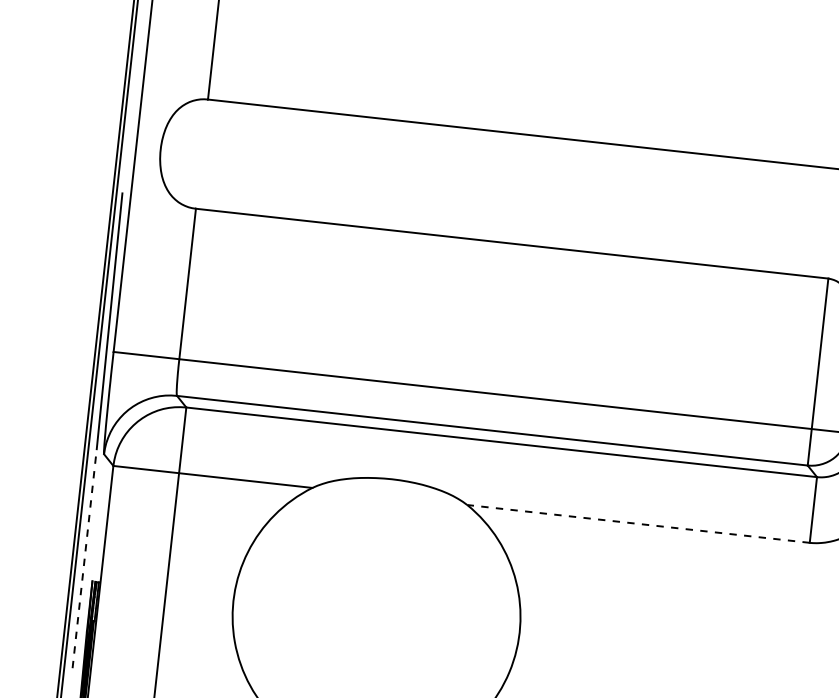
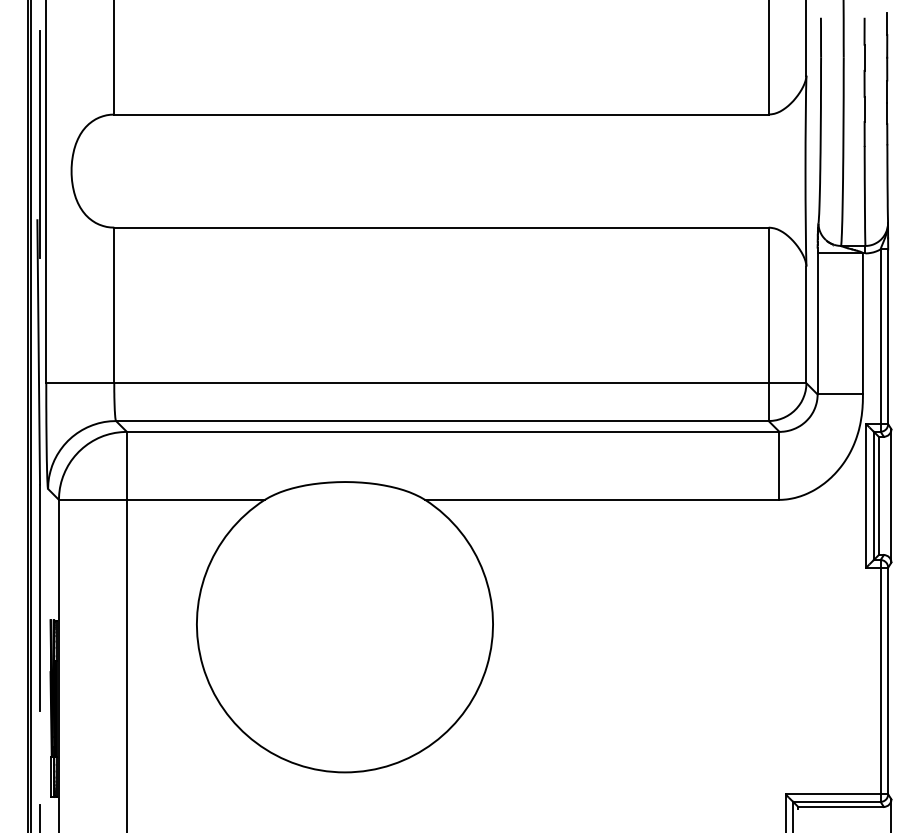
line: (133, 120) -> (40, 144), added
line: (637, 523) -> (601, 499), dashed -> solid
line: (85, 558) -> (40, 597), dashed -> solid

